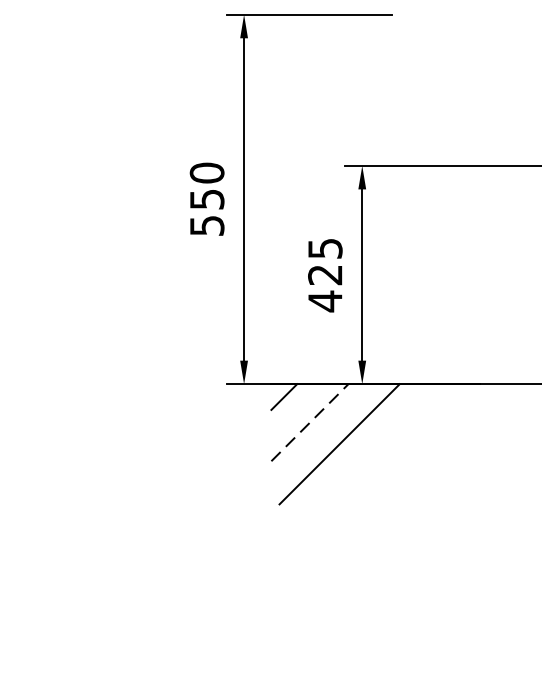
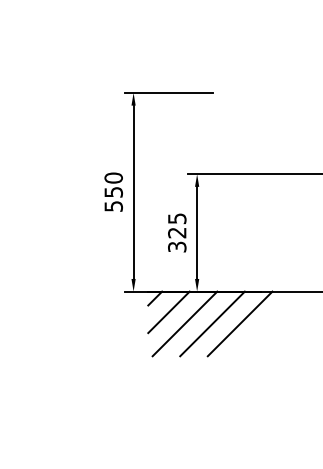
text: (325, 302) -> (177, 247), 425 -> 325
line: (310, 421) -> (169, 311), dashed -> solid
line: (390, 443) -> (212, 323), added
line: (441, 443) -> (239, 323), added

